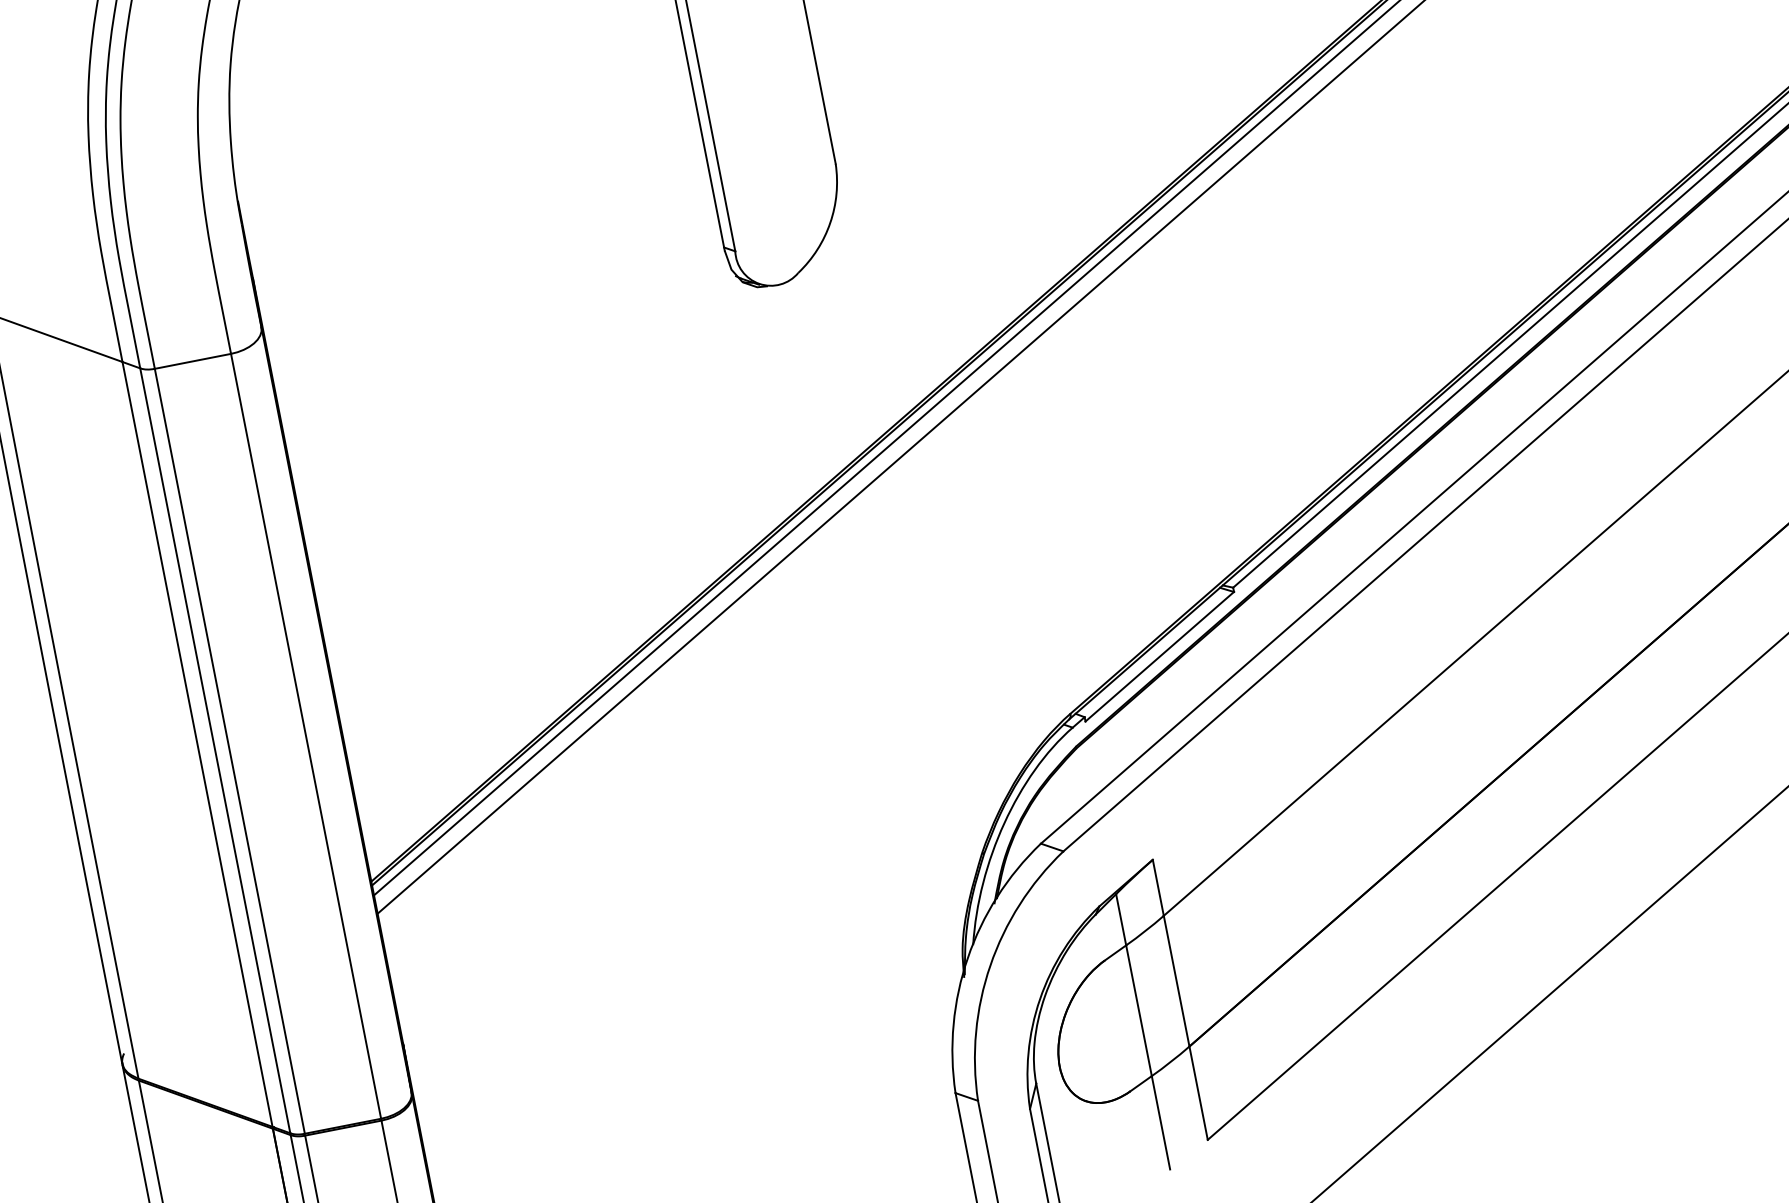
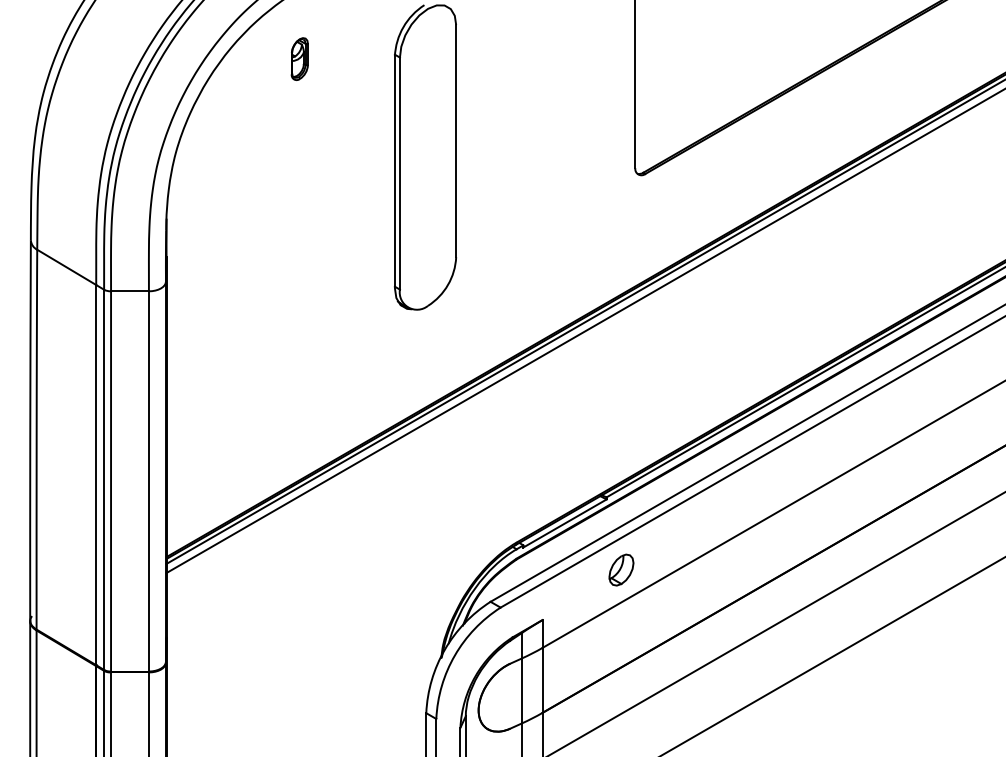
part: (1291, 726) -> (621, 569), added

